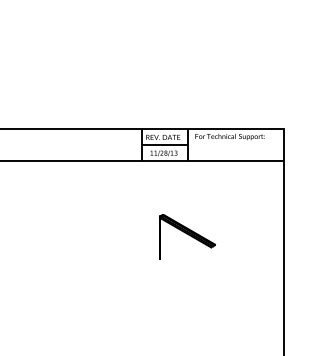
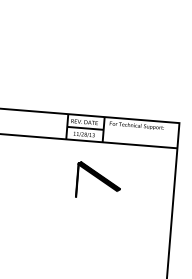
part: (187, 236) -> (99, 180), moved

